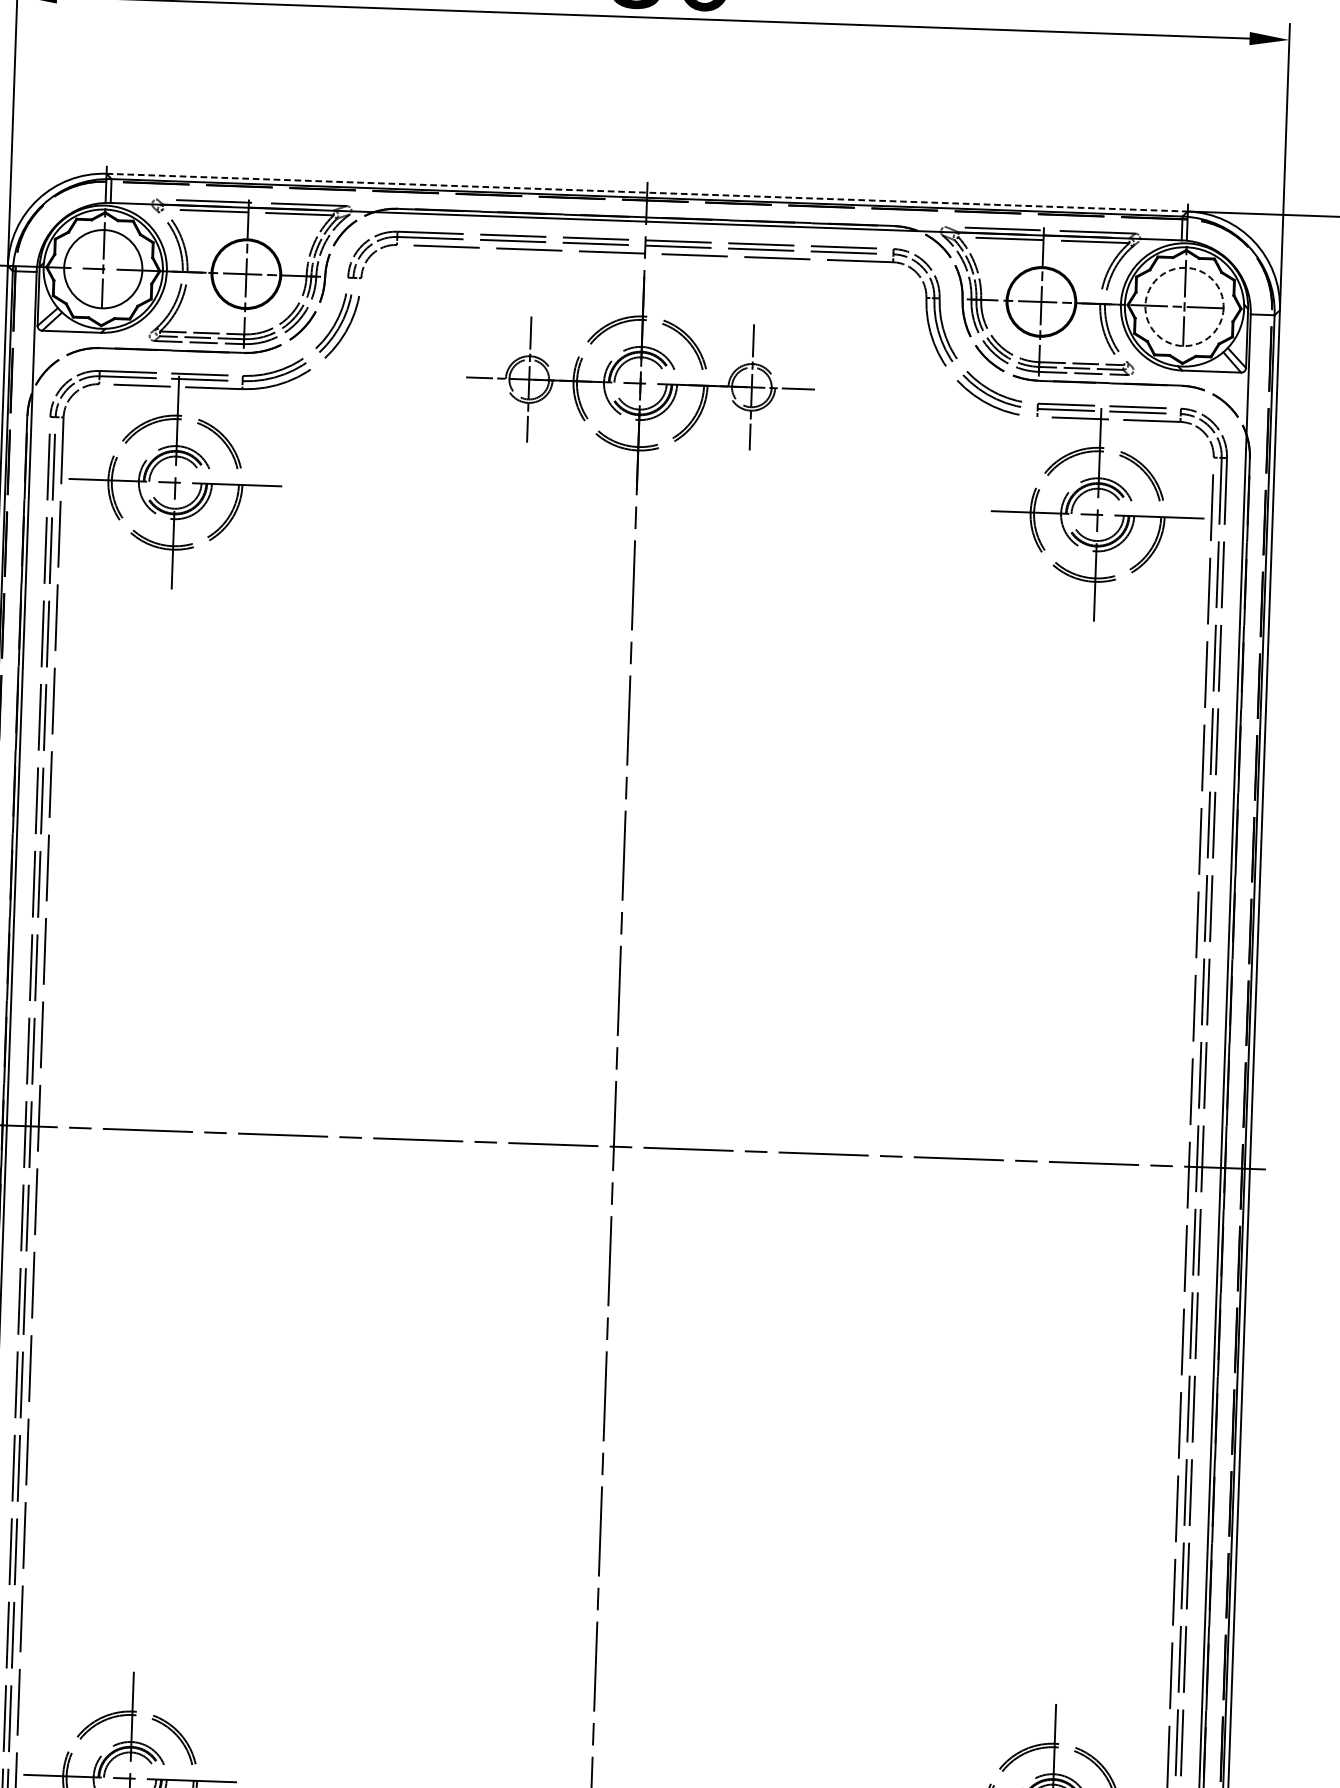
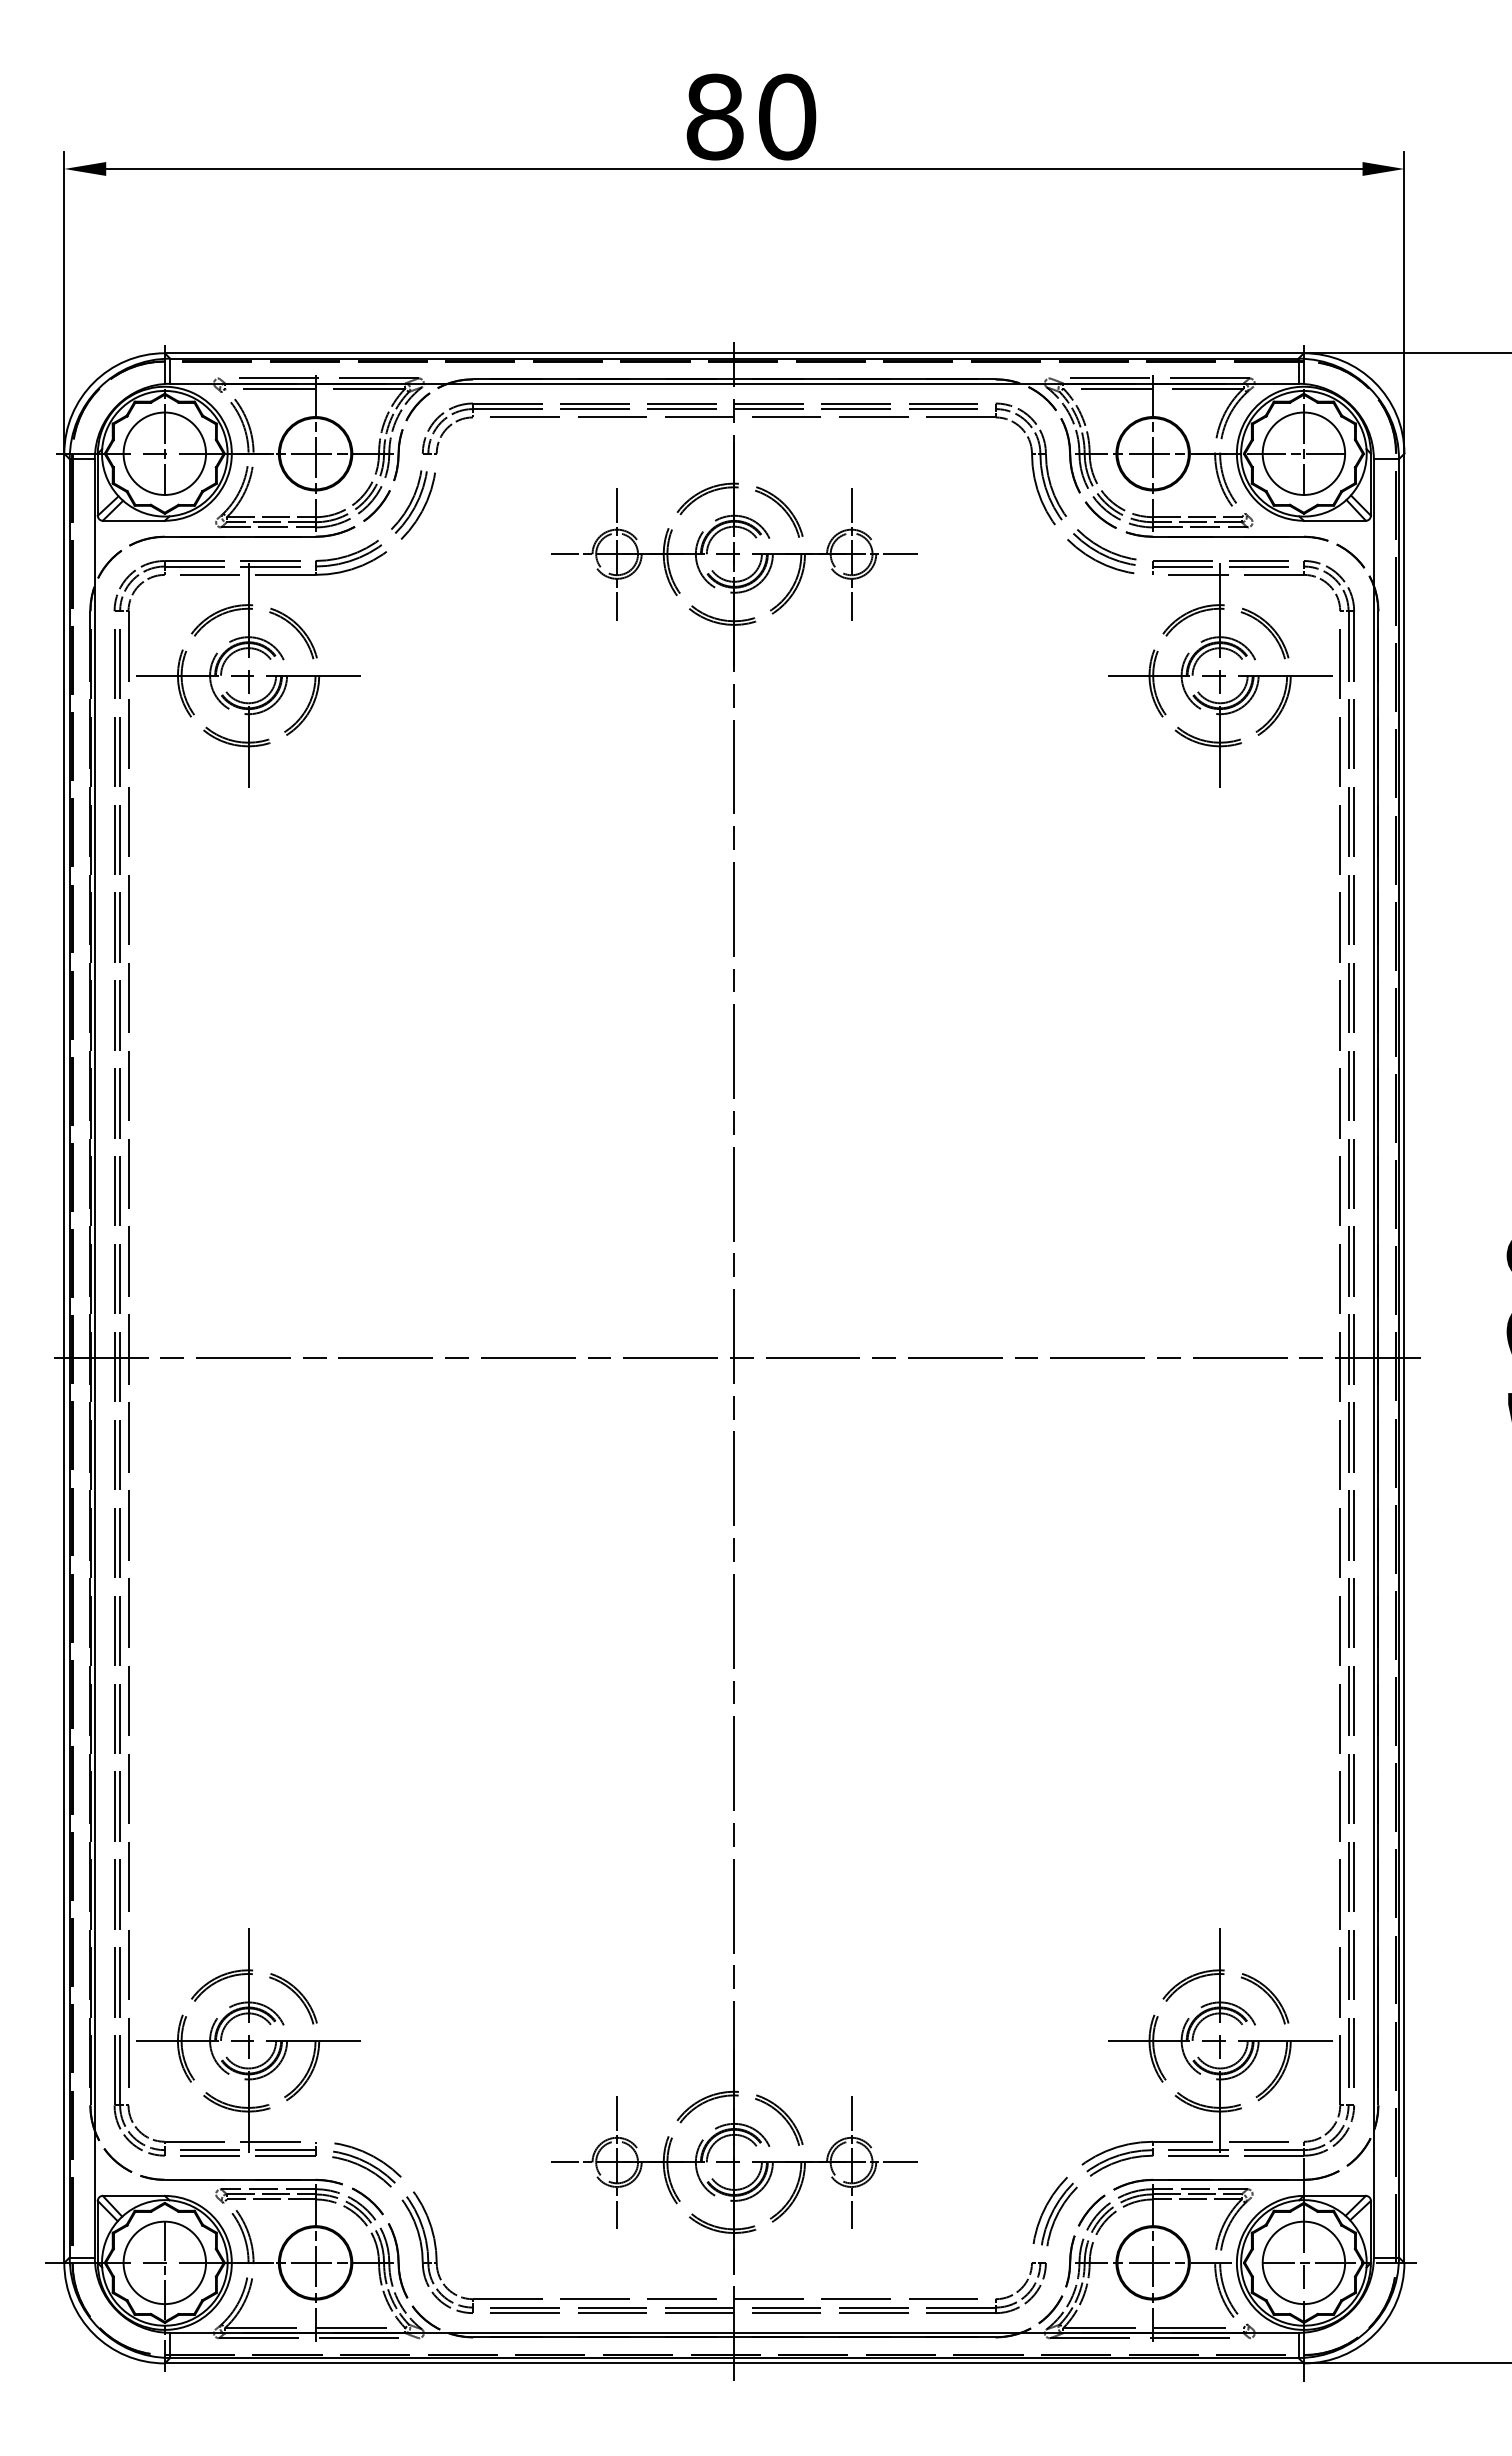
line: (647, 192) -> (734, 353), dashed -> solid
circle: (1184, 306) -> (1303, 453), dashed -> solid

